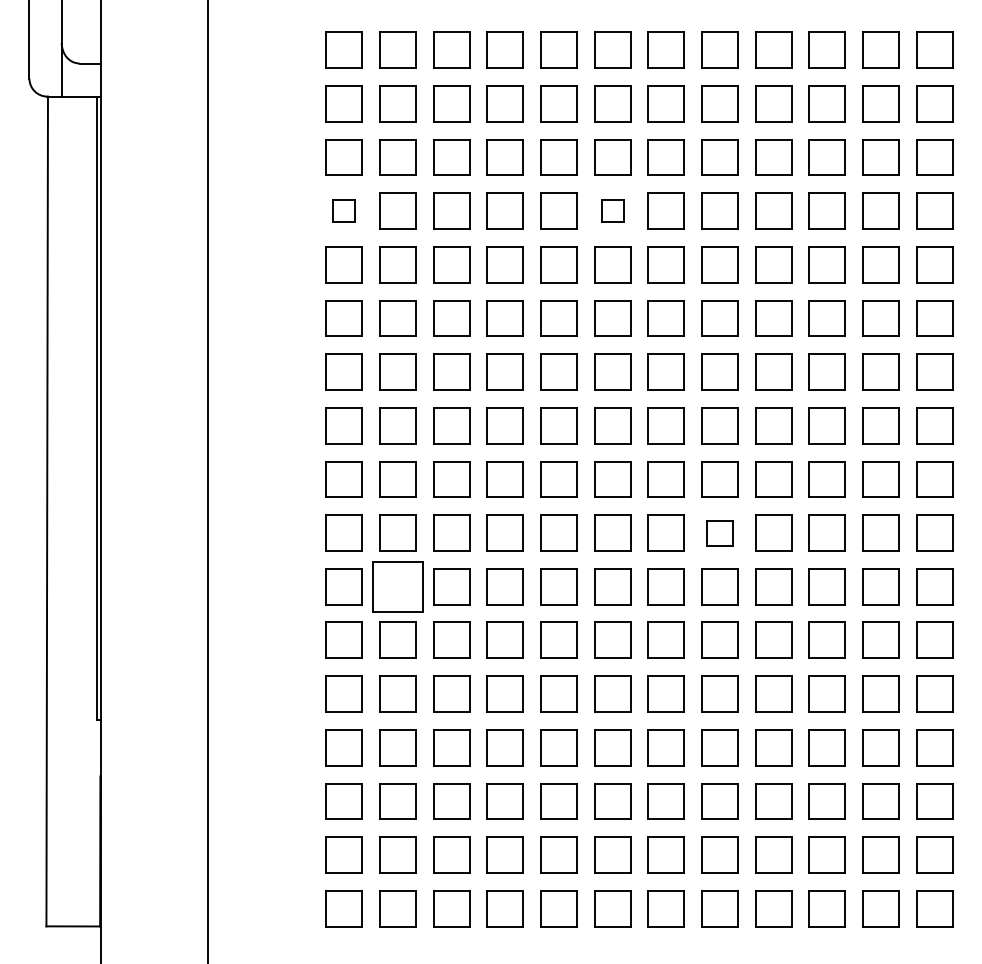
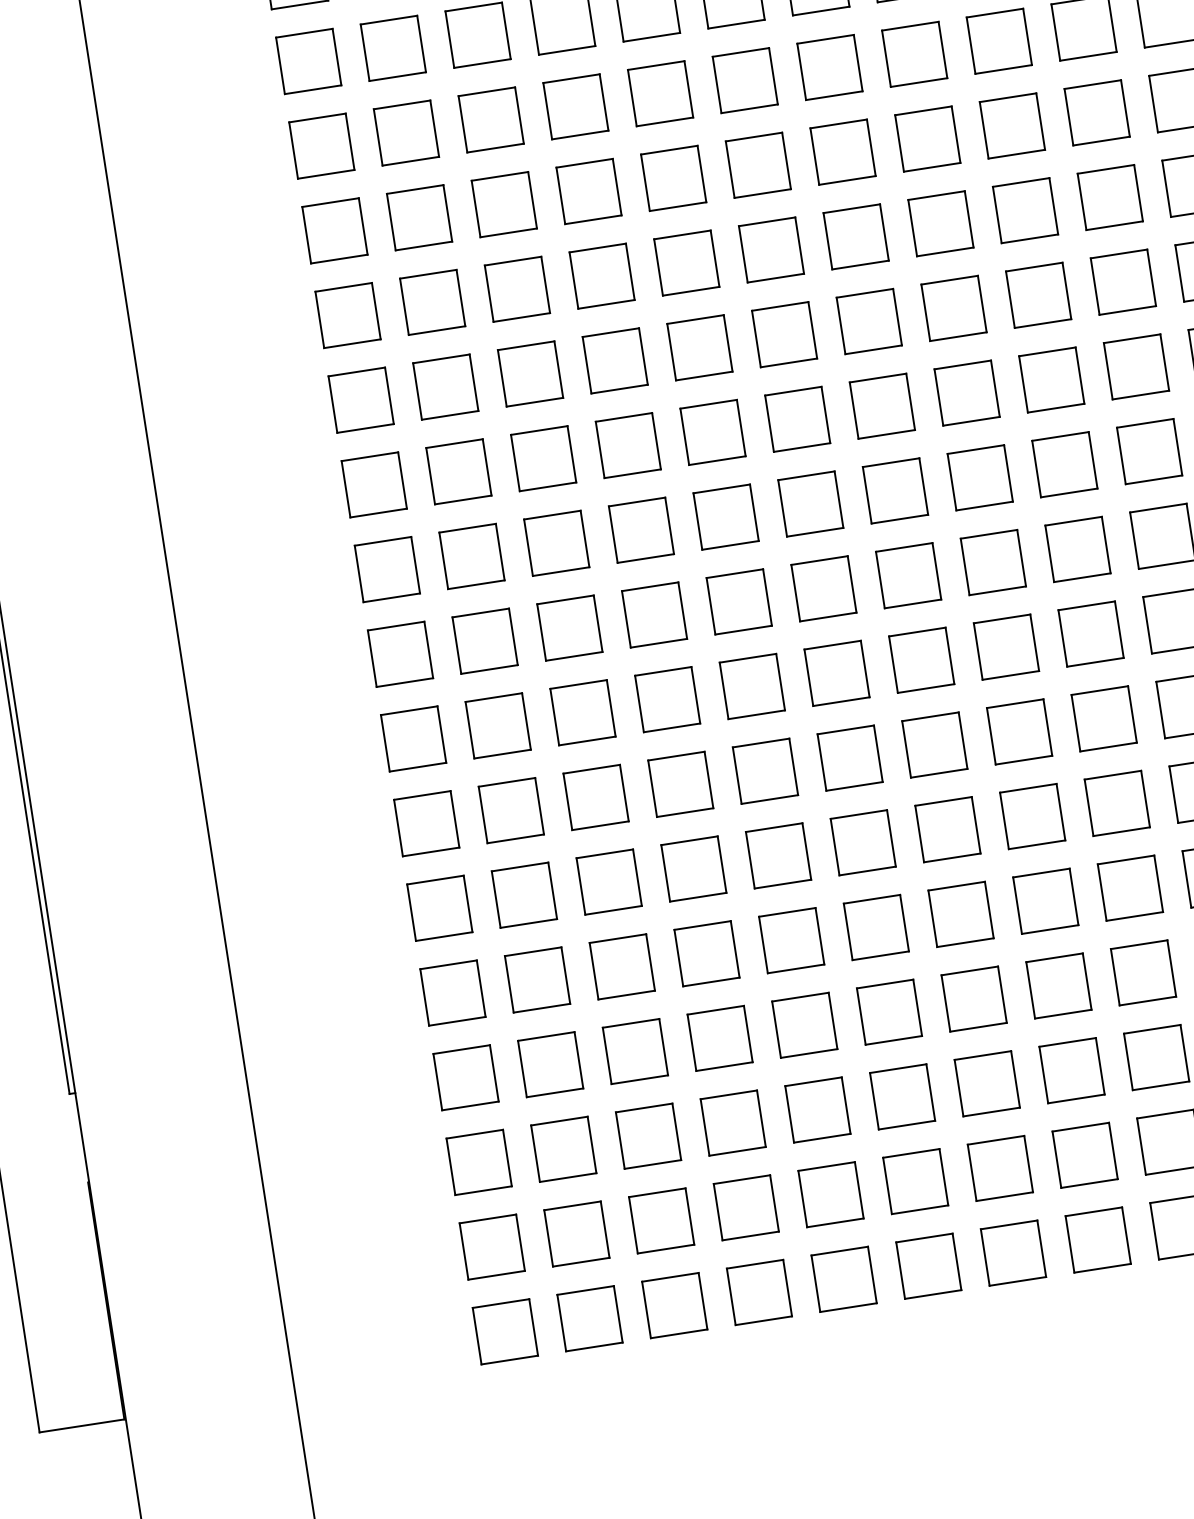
part: (343, 210) -> (333, 230), size x1.67
part: (612, 210) -> (758, 164), size x1.67
part: (719, 532) -> (1005, 646), size x1.43
part: (397, 586) -> (510, 810), size x0.71

